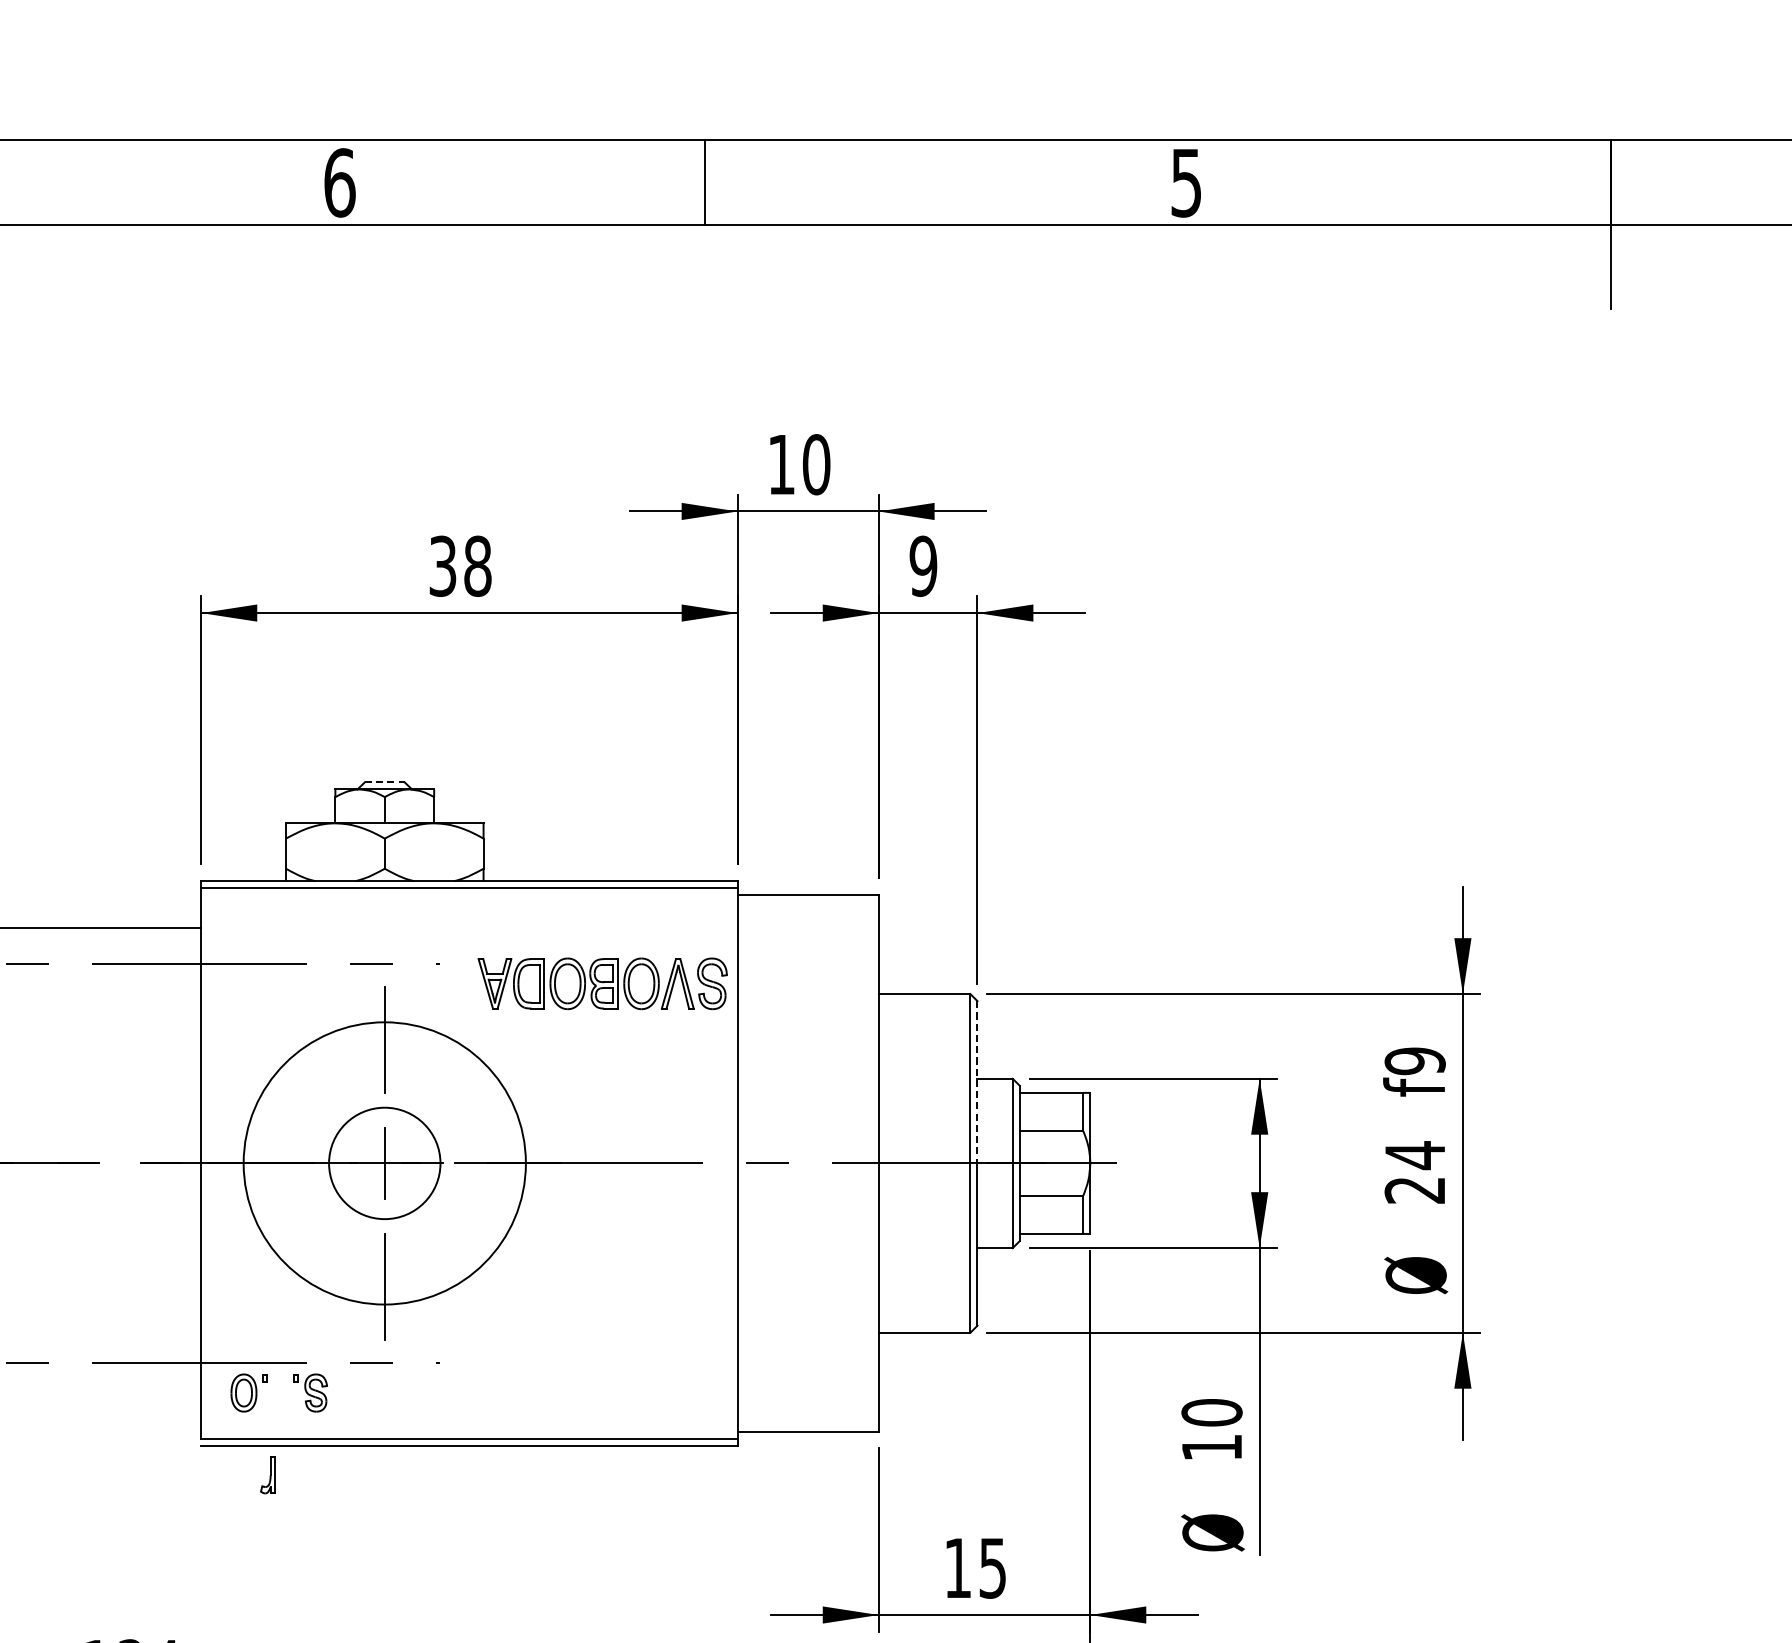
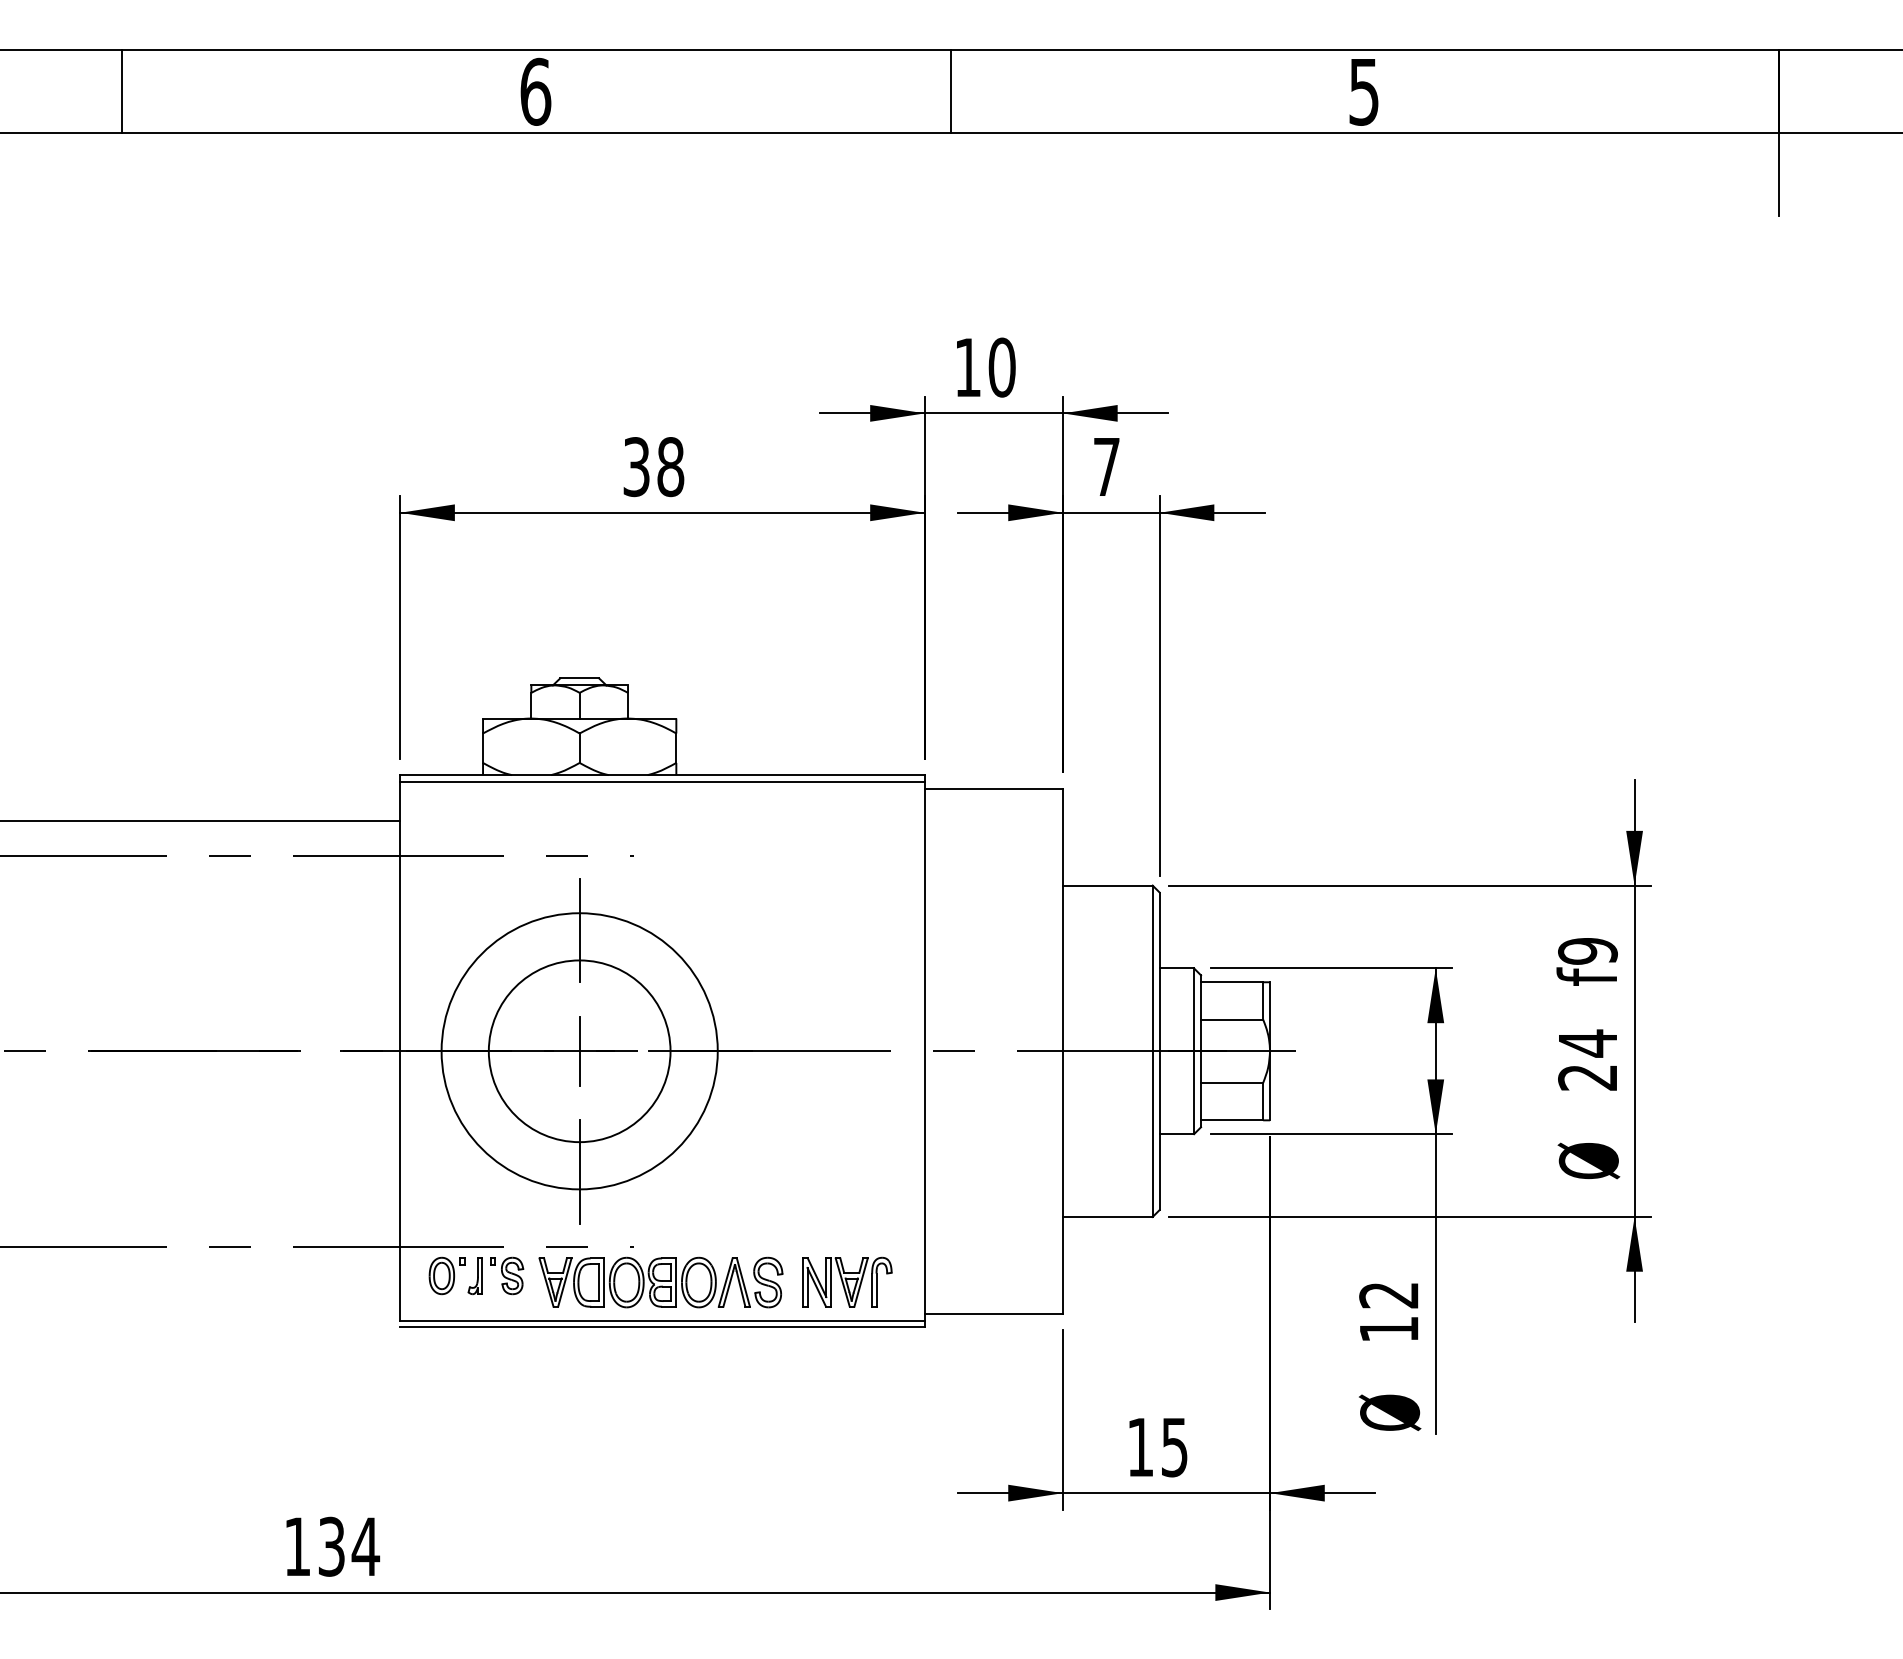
line: (704, 181) -> (950, 90), moved
text: (923, 566) -> (1106, 467), 9 -> 7
line: (384, 782) -> (579, 678), dashed -> solid
part: (602, 983) -> (660, 1282), moved
line: (977, 1082) -> (1159, 972), dashed -> solid
circle: (384, 1163) -> (579, 1051), size x1.67
part: (658, 1398) -> (847, 1281), added
text: (1212, 1411) -> (1389, 1294), 10 -> 12
part: (267, 1475) -> (474, 1276), moved

